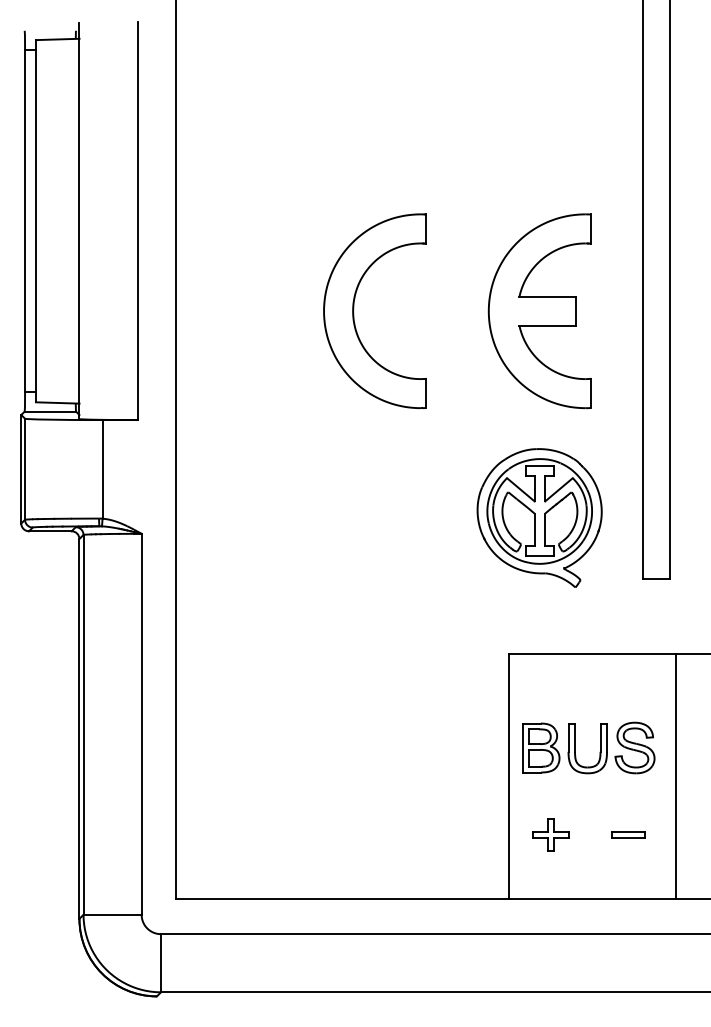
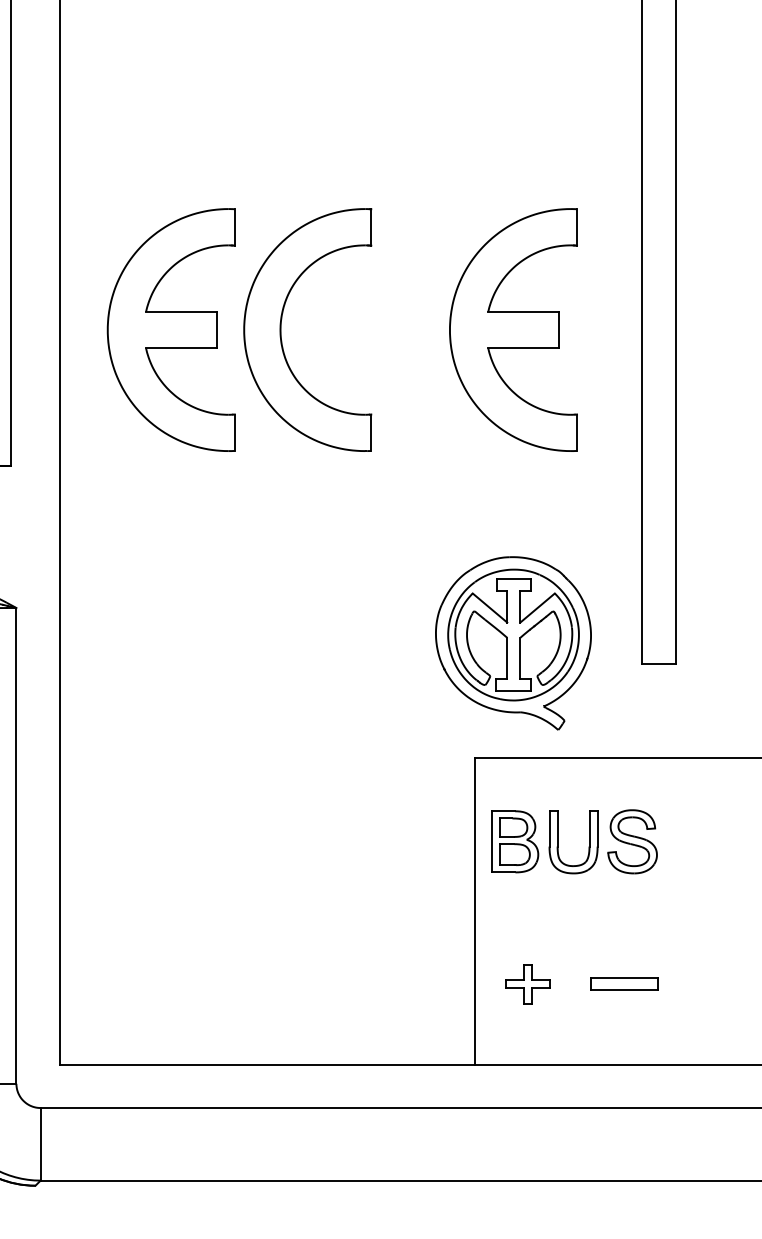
part: (265, 311) -> (171, 330), added
part: (539, 517) -> (513, 642), moved
part: (600, 747) -> (589, 841), moved
line: (676, 776) -> (684, 911), removed
part: (628, 834) -> (624, 983), size x1.6

